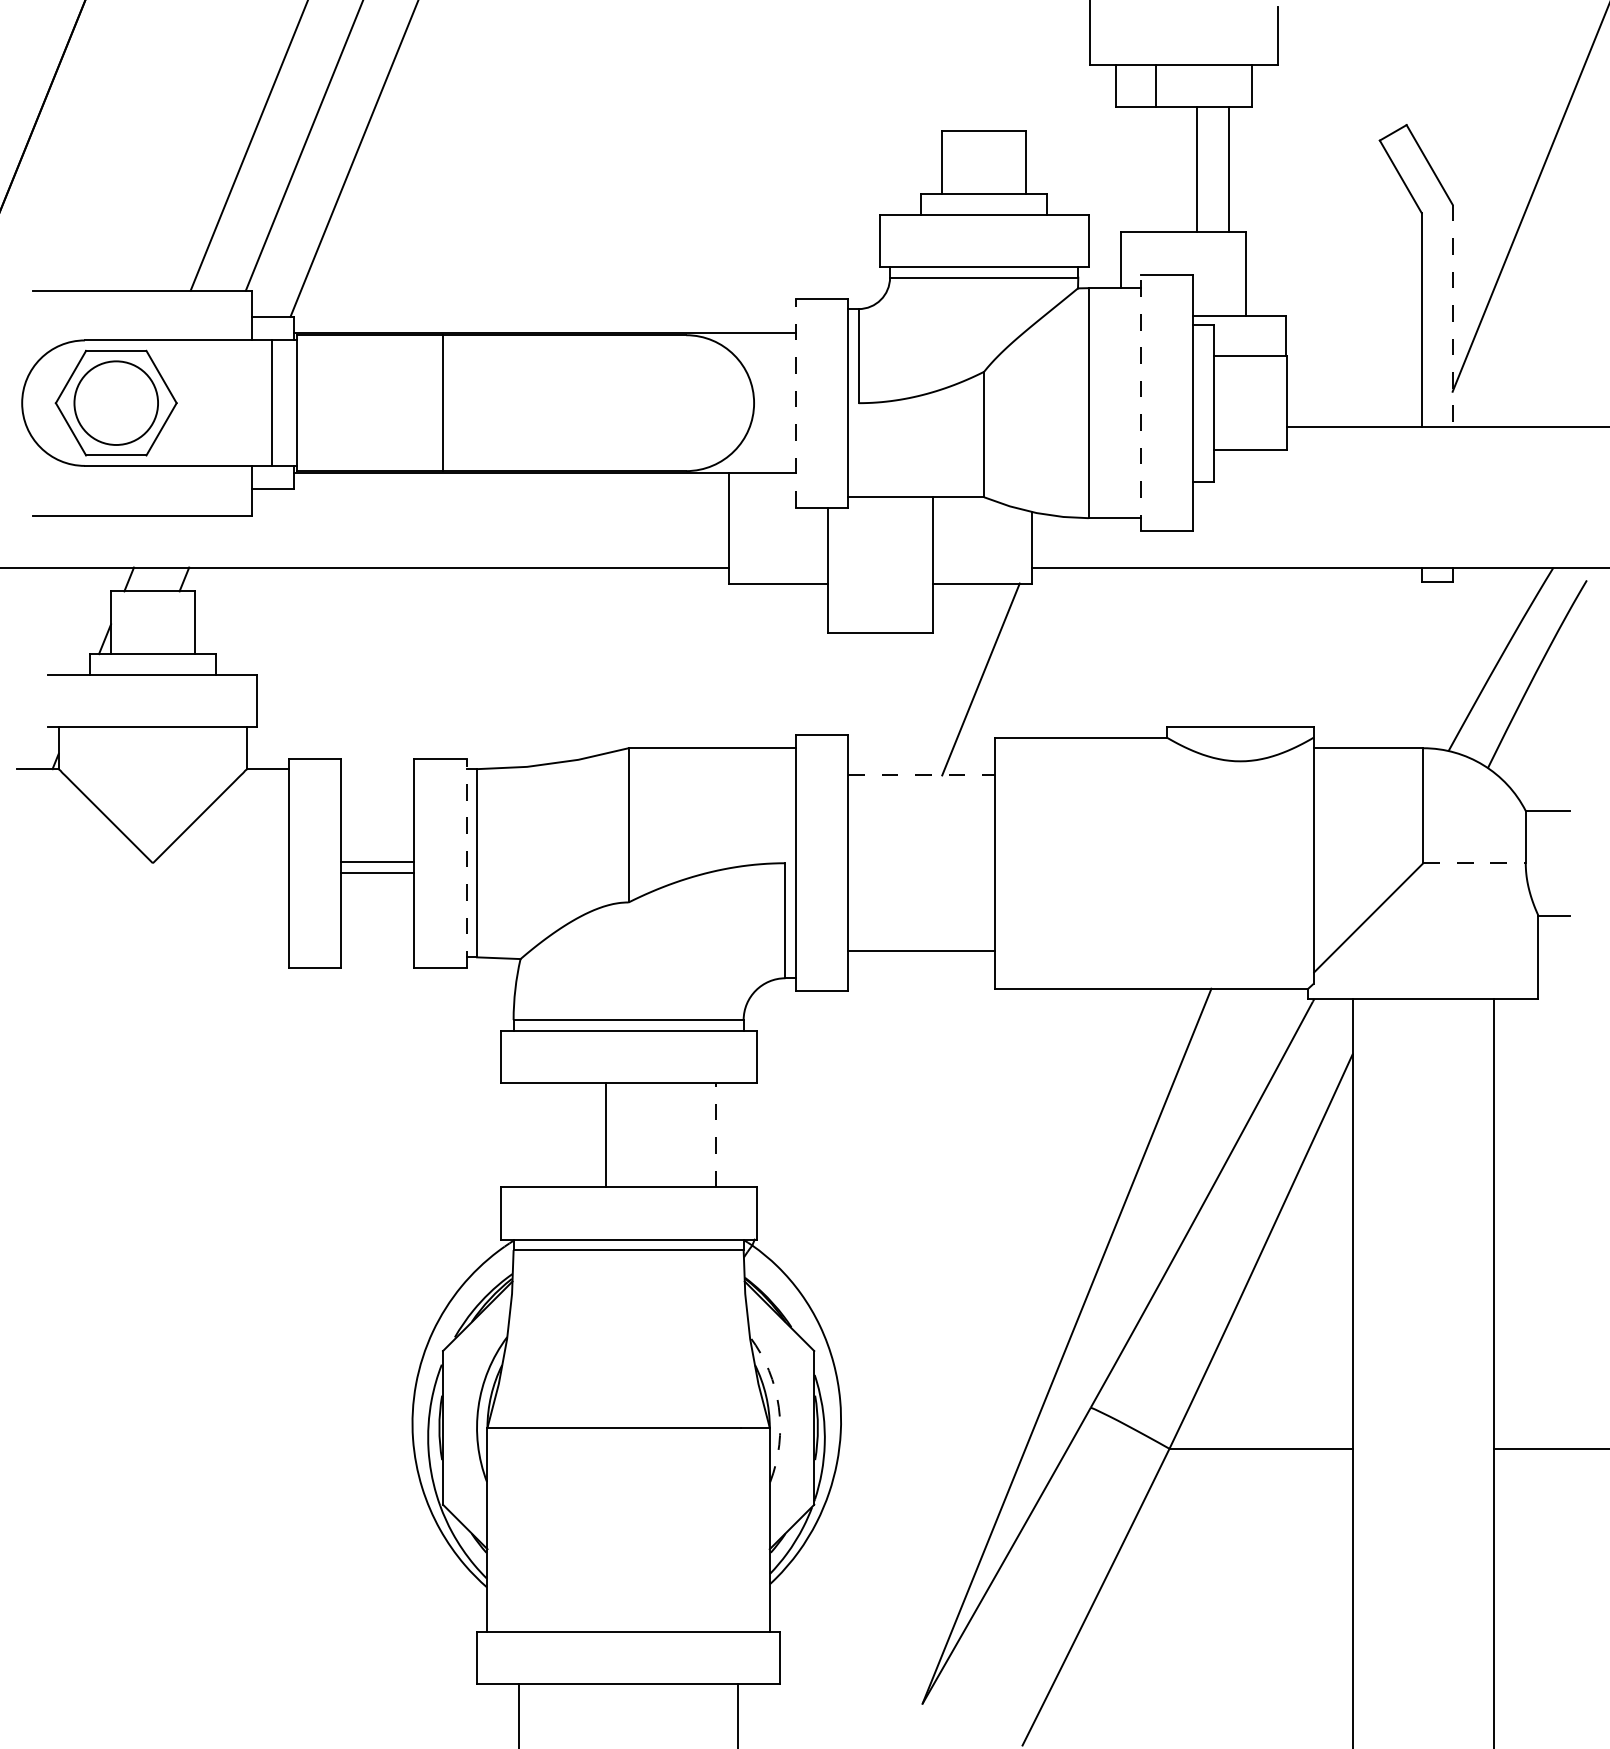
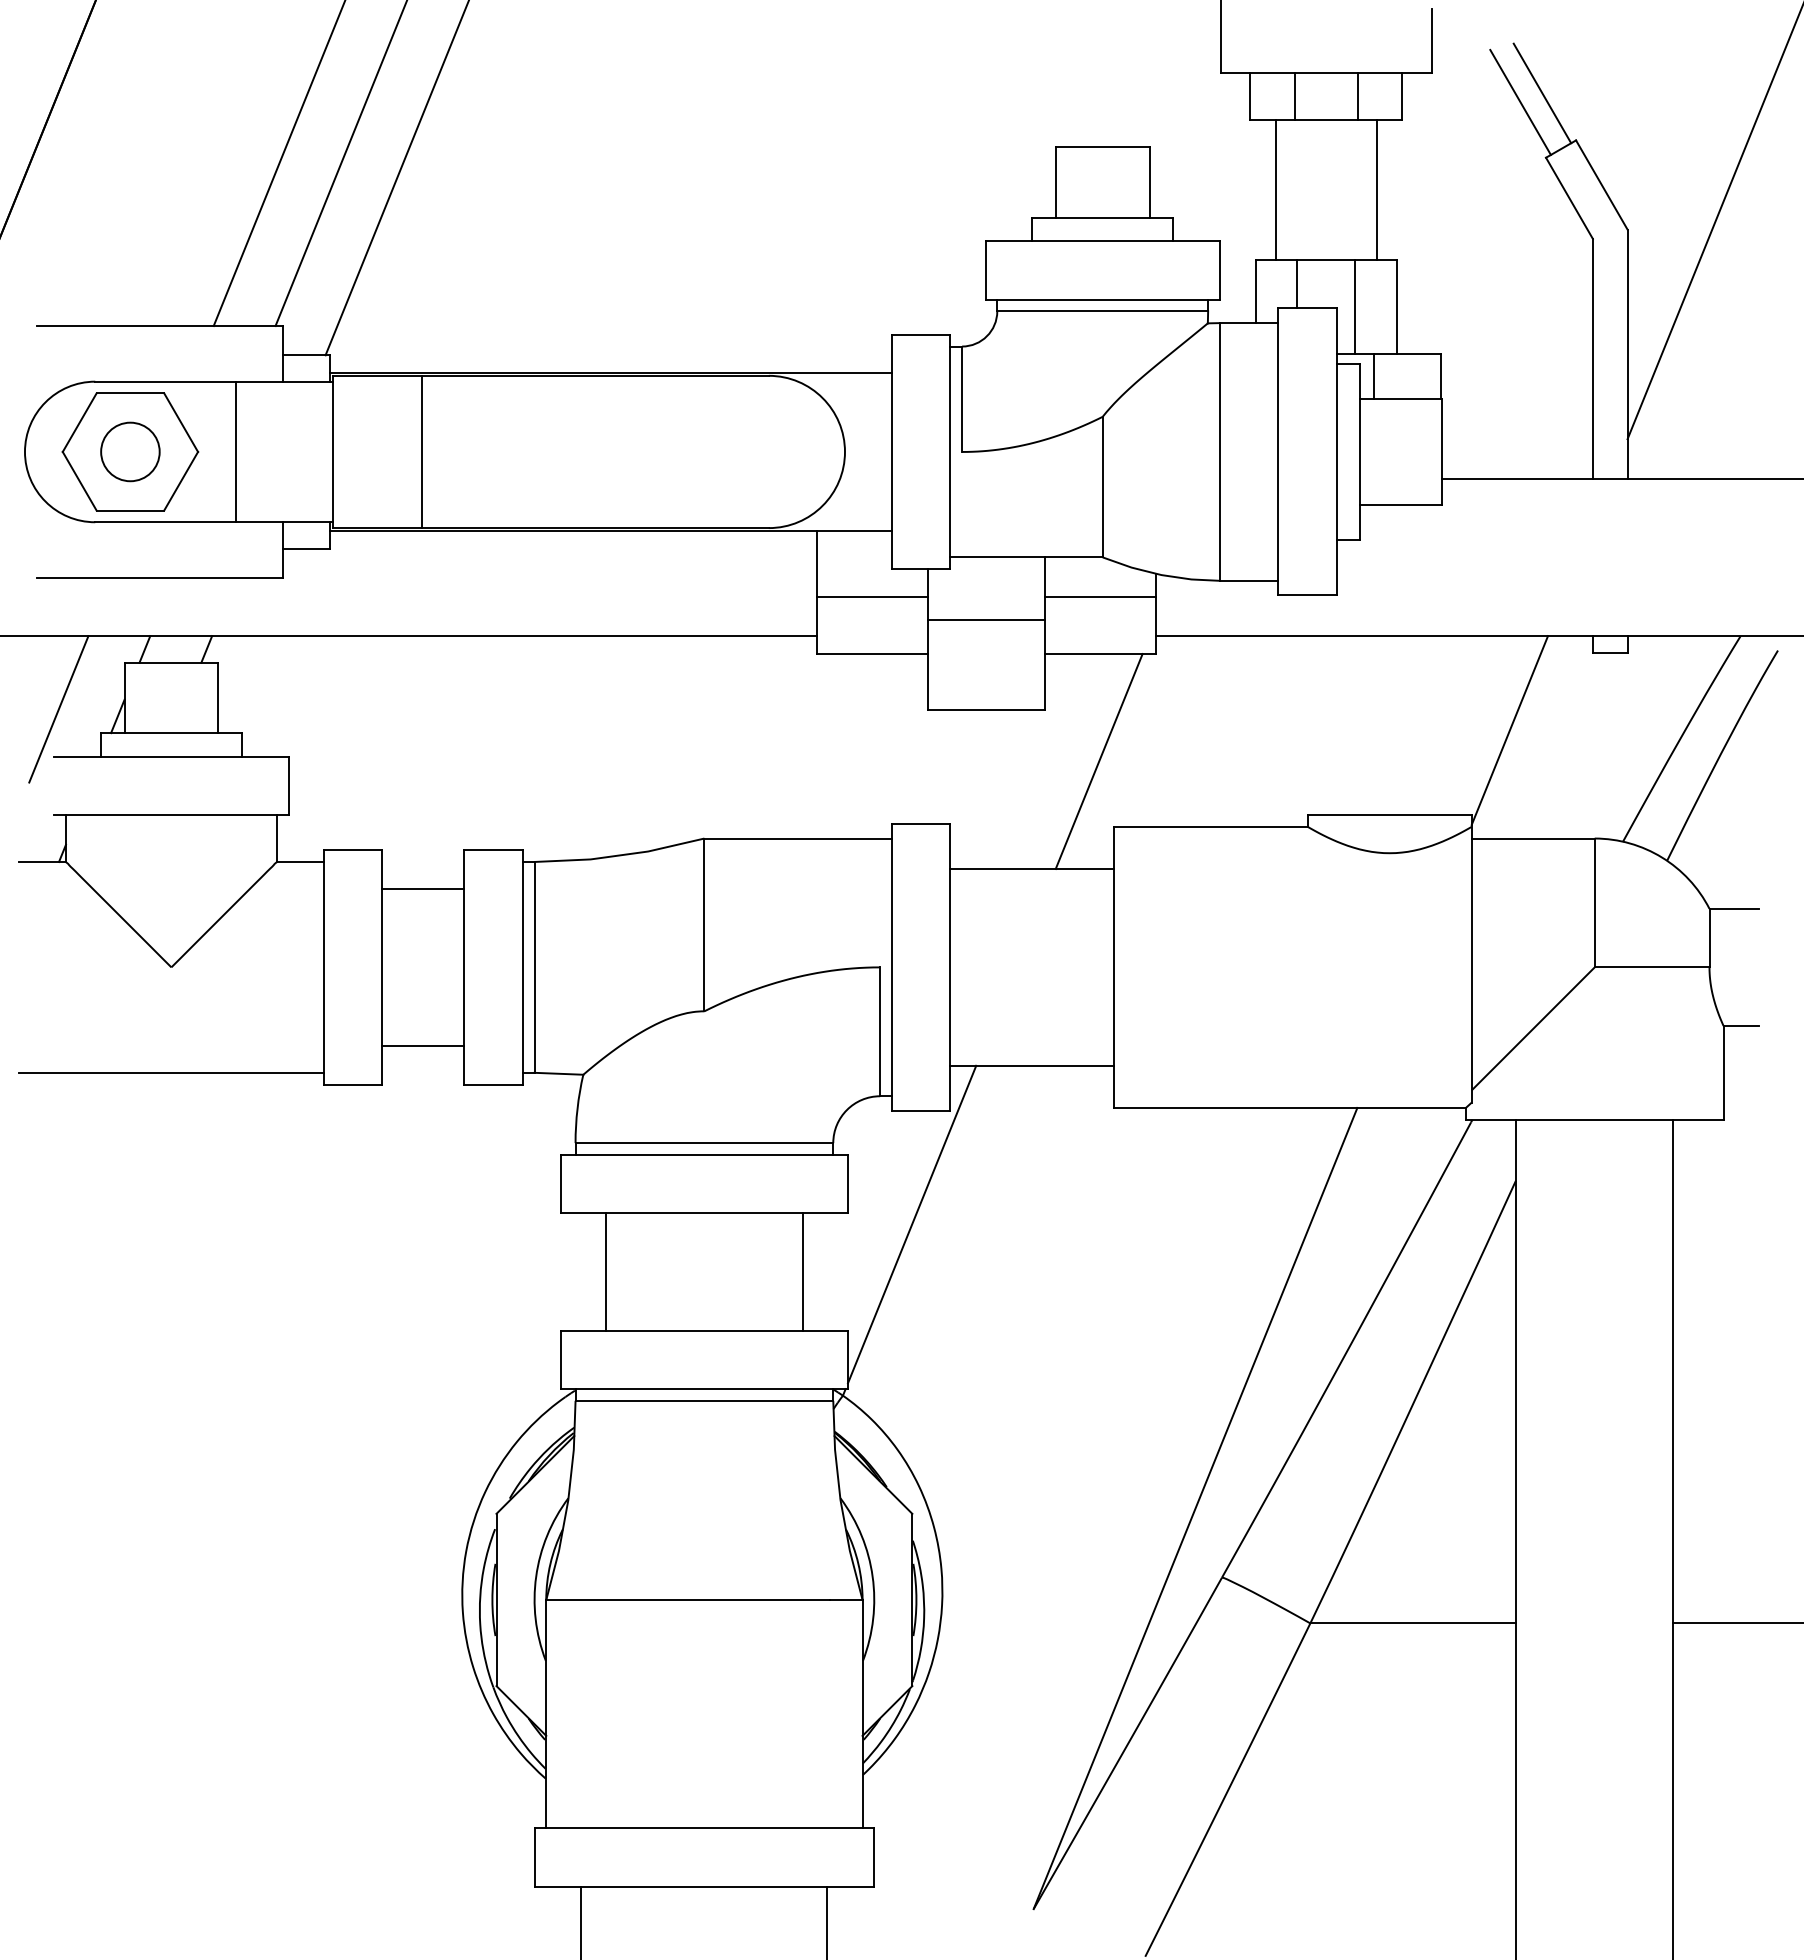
line: (1376, 83) -> (1542, 93), added
line: (1211, 84) -> (1357, 95), added
line: (1357, 90) -> (1520, 101), added
line: (1196, 168) -> (1275, 189), moved
line: (1158, 253) -> (1297, 284), added
line: (1209, 274) -> (1355, 307), added
line: (1452, 316) -> (1627, 354), dashed -> solid
line: (1225, 335) -> (1373, 376), added
circle: (116, 402) -> (130, 451), size x0.62
line: (271, 402) -> (235, 451), moved
line: (443, 402) -> (421, 451), moved
line: (795, 402) -> (891, 451), dashed -> solid
line: (1141, 402) -> (1278, 451), dashed -> solid
line: (778, 533) -> (872, 597), added
line: (982, 533) -> (1100, 597), added
line: (880, 553) -> (986, 620), added
line: (52, 633) -> (58, 709), added
line: (1347, 651) -> (1509, 730), added
line: (921, 775) -> (1032, 869), dashed -> solid
line: (377, 861) -> (423, 888), moved
line: (466, 862) -> (522, 966), dashed -> solid
line: (1474, 863) -> (1652, 967), dashed -> solid
line: (377, 873) -> (423, 1046), moved
line: (152, 957) -> (171, 1072), added
line: (813, 1092) -> (911, 1224), added
line: (606, 1134) -> (606, 1271), moved
line: (716, 1134) -> (802, 1271), dashed -> solid
arc: (778, 1406) -> (872, 1576), dashed -> solid

